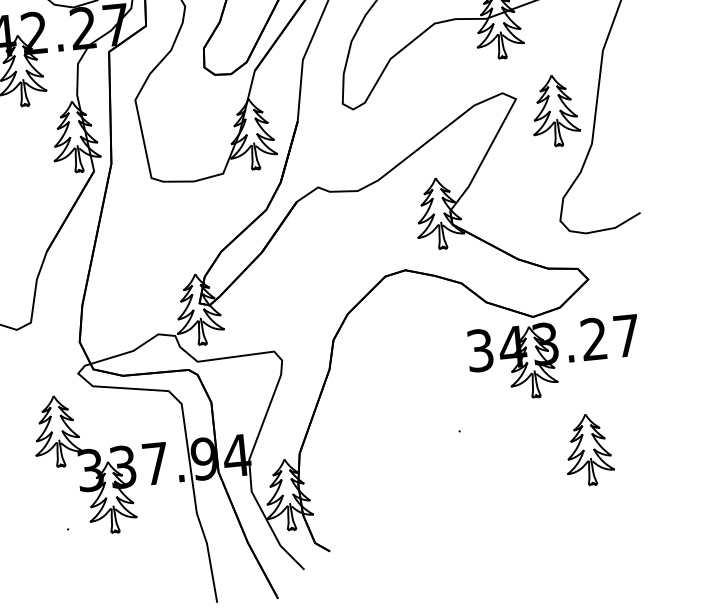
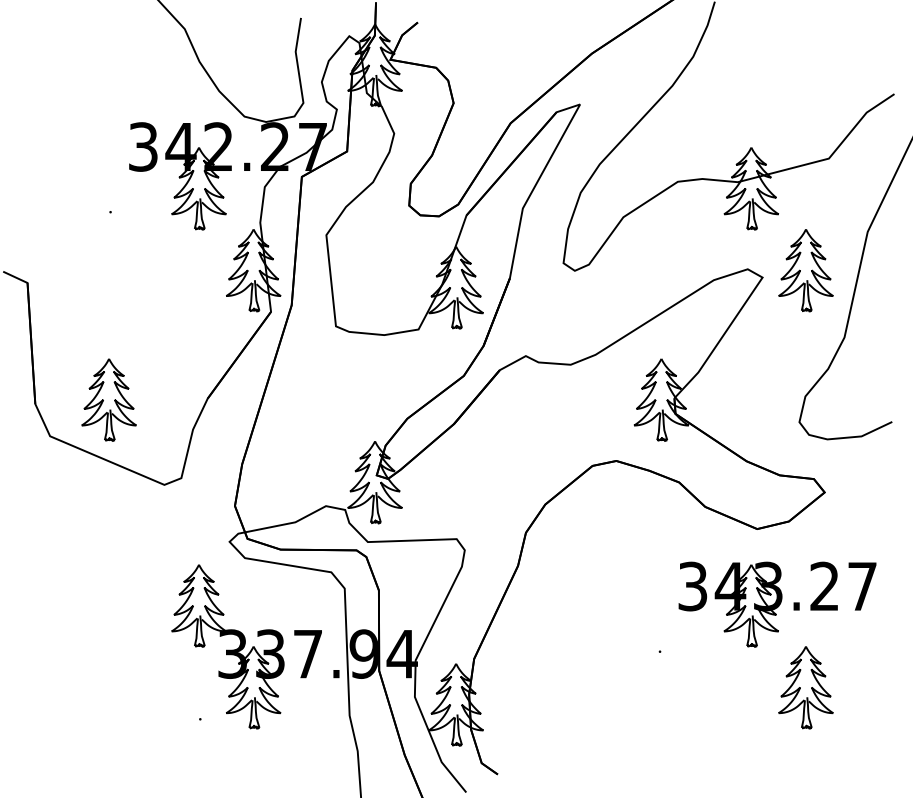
part: (554, 110) -> (805, 270), moved
part: (554, 358) -> (777, 604), moved

